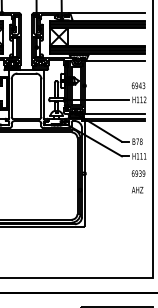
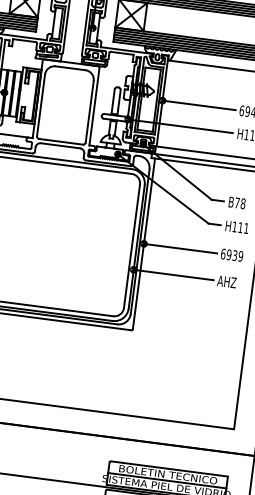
line: (106, 85) -> (198, 104), added
line: (106, 173) -> (179, 248), added
line: (104, 190) -> (172, 275), added

